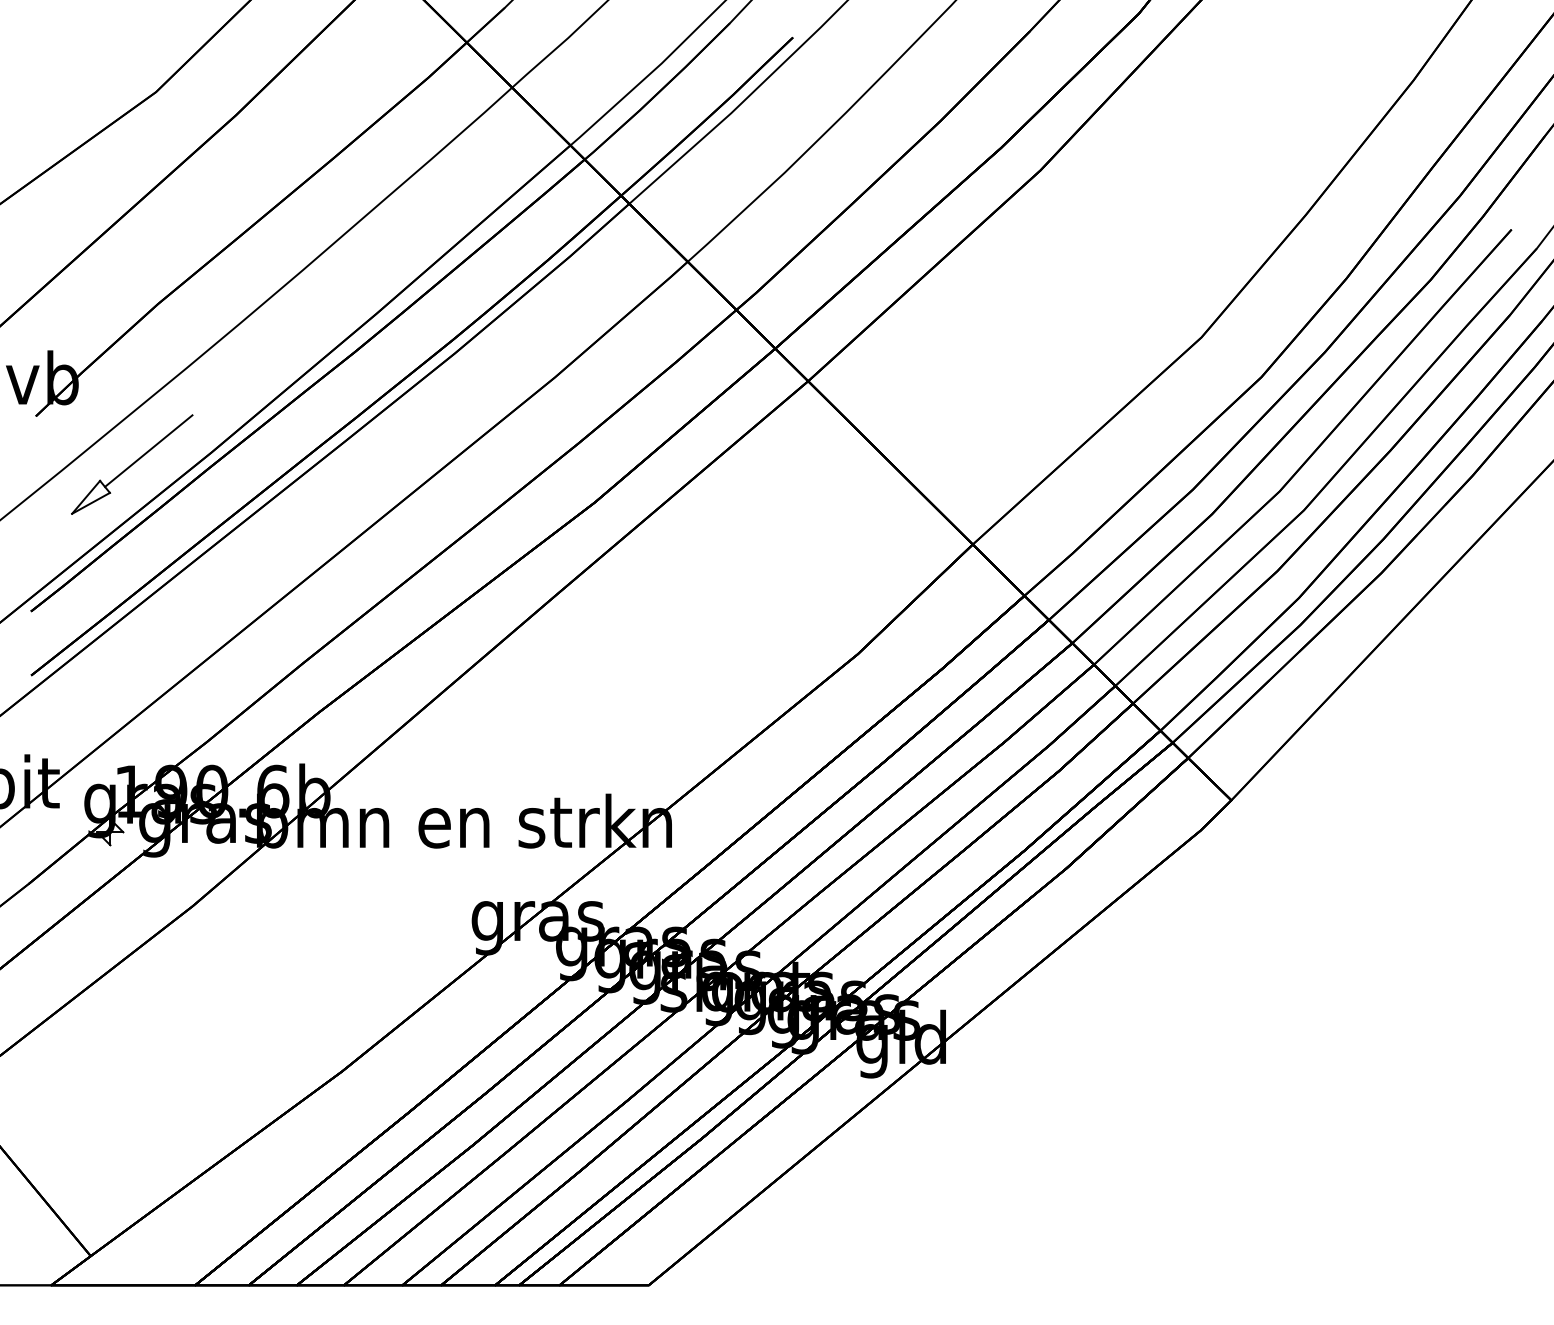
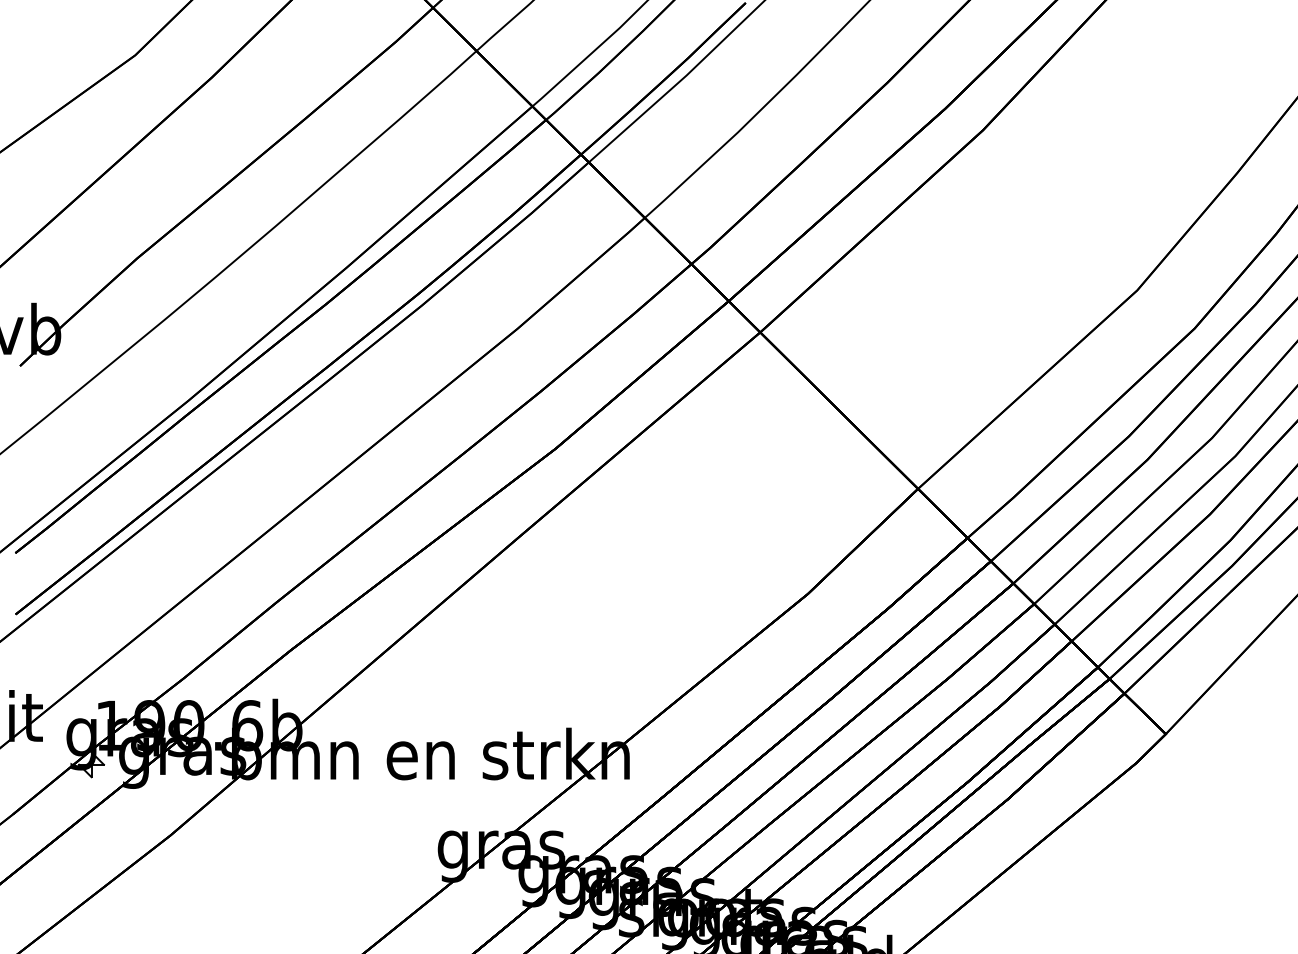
part: (132, 464) -> (112, 412), removed

